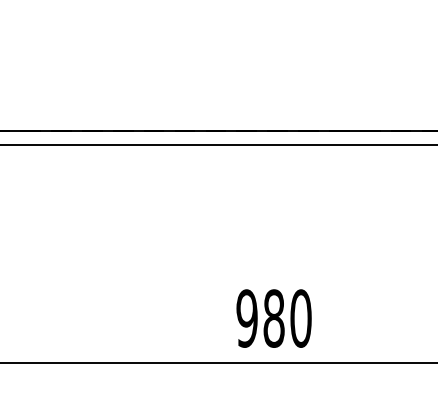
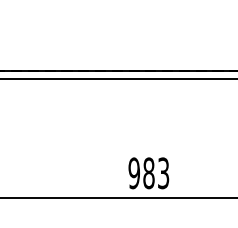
text: (300, 318) -> (163, 173), 980 -> 983

